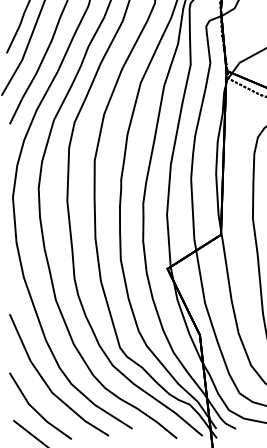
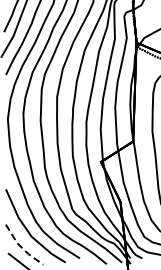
line: (37, 412) -> (22, 248), solid -> dashed

